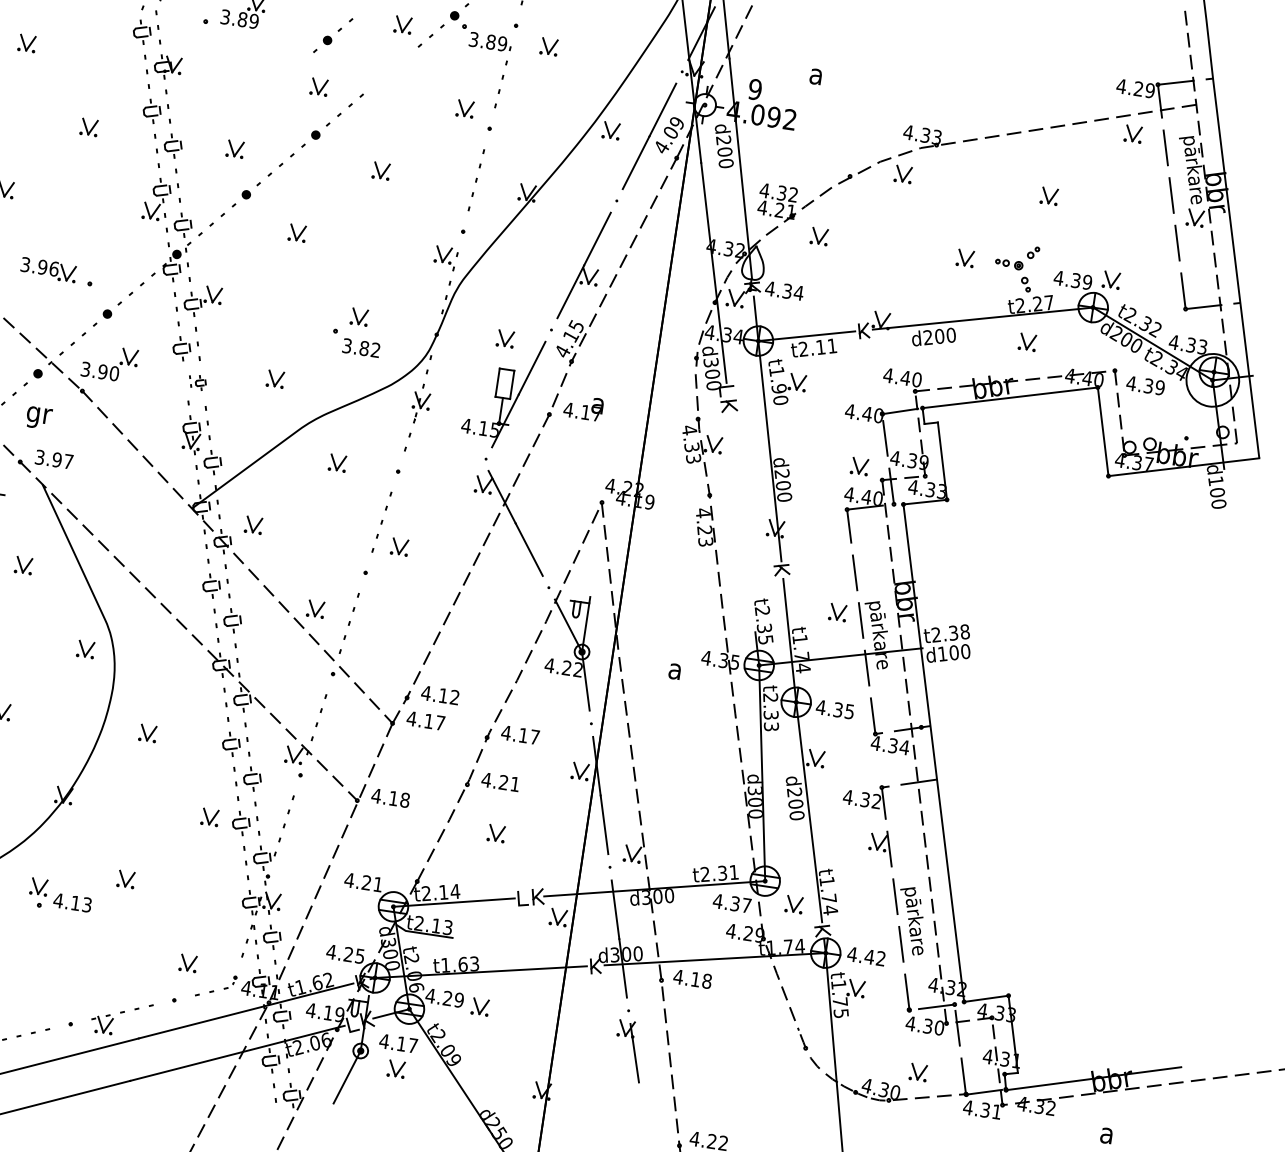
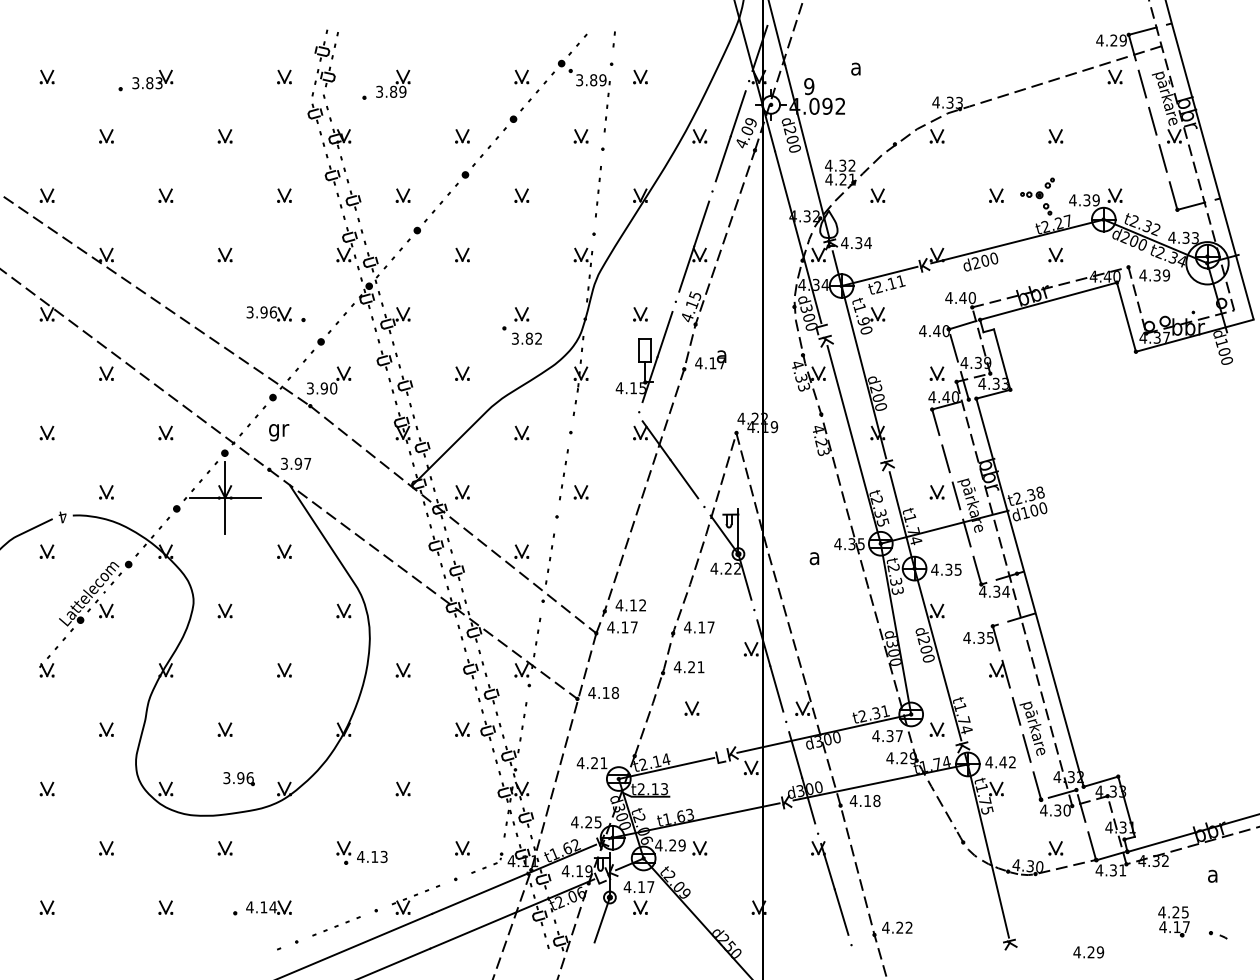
part: (333, 35) -> (517, 114), moved
part: (197, 382) -> (400, 385), size x1.67
line: (742, 521) -> (850, 431), added
text: (876, 801) -> (990, 637), 4.32 -> 4.35
part: (60, 895) -> (361, 852), moved
line: (643, 1110) -> (841, 911), added

